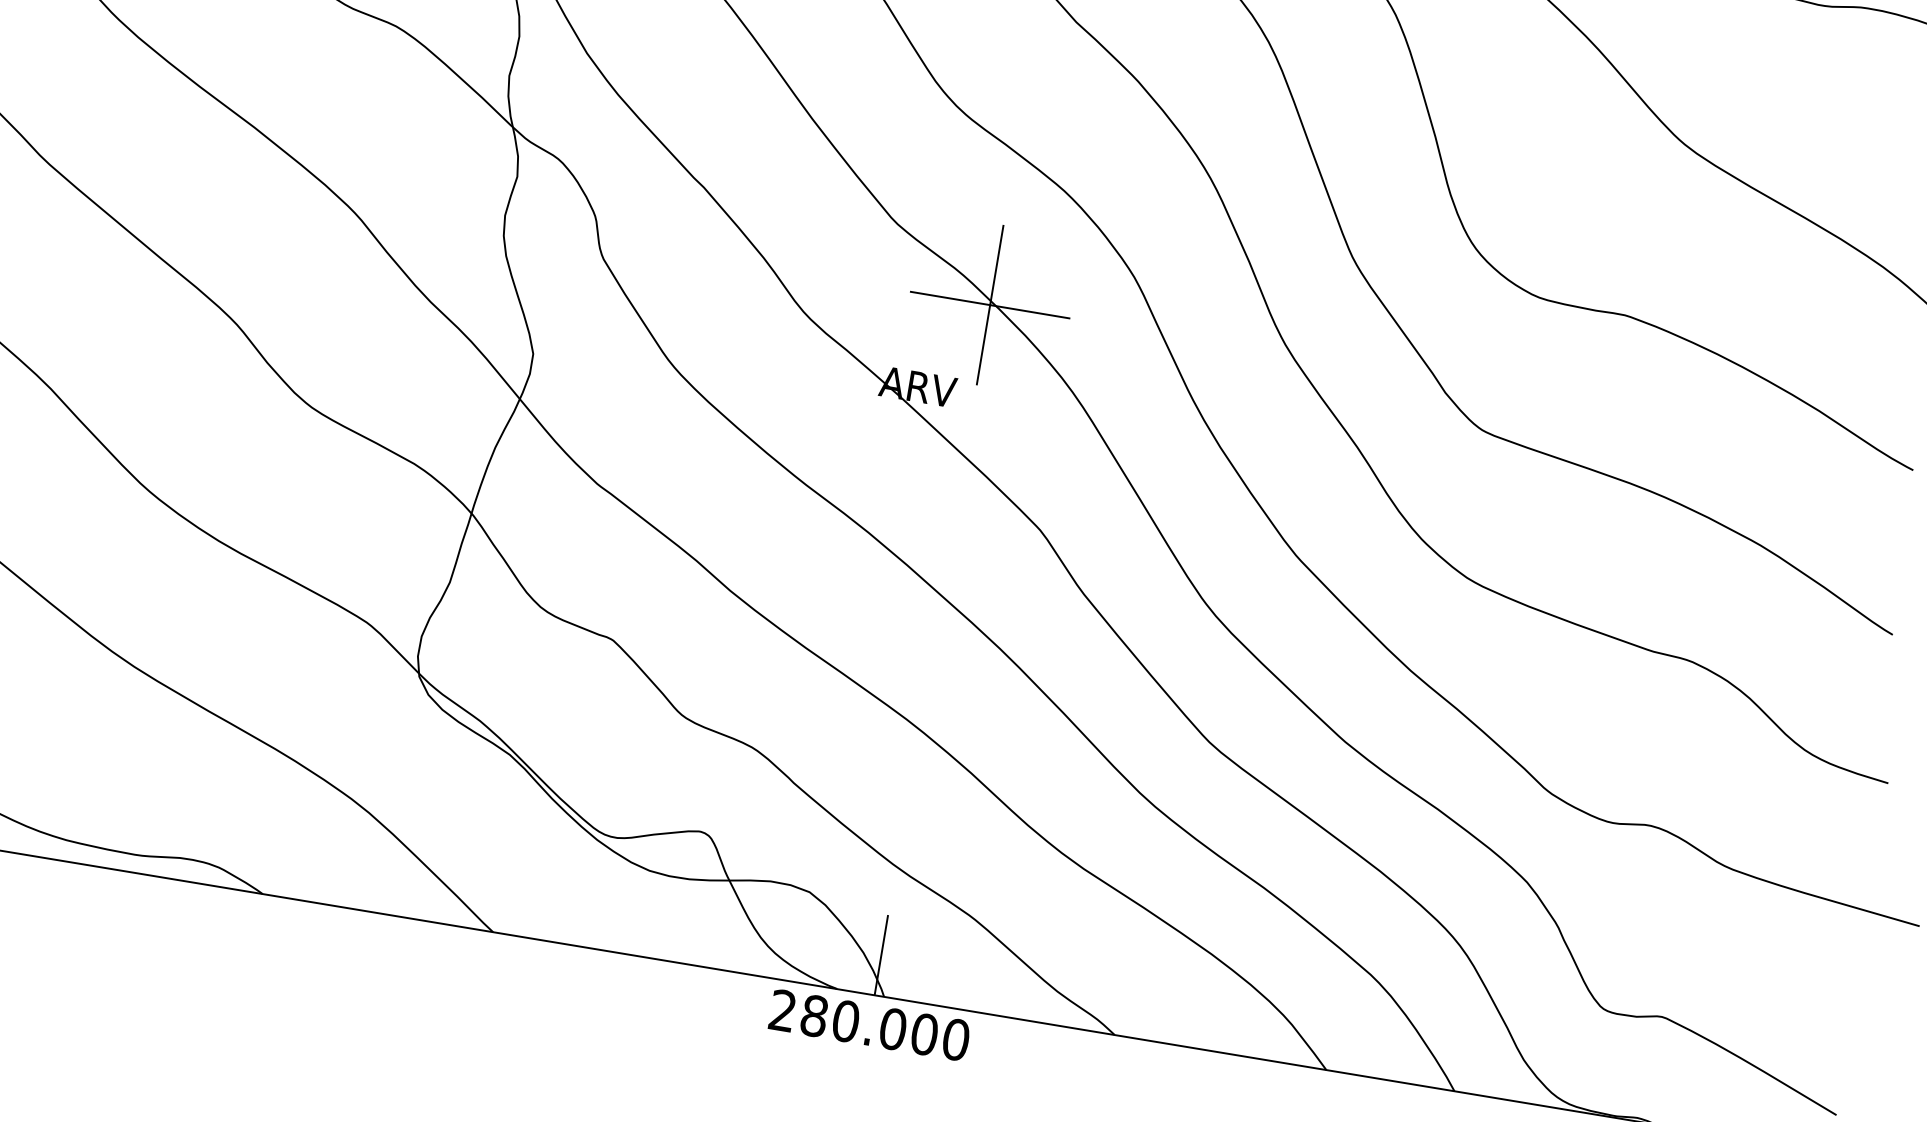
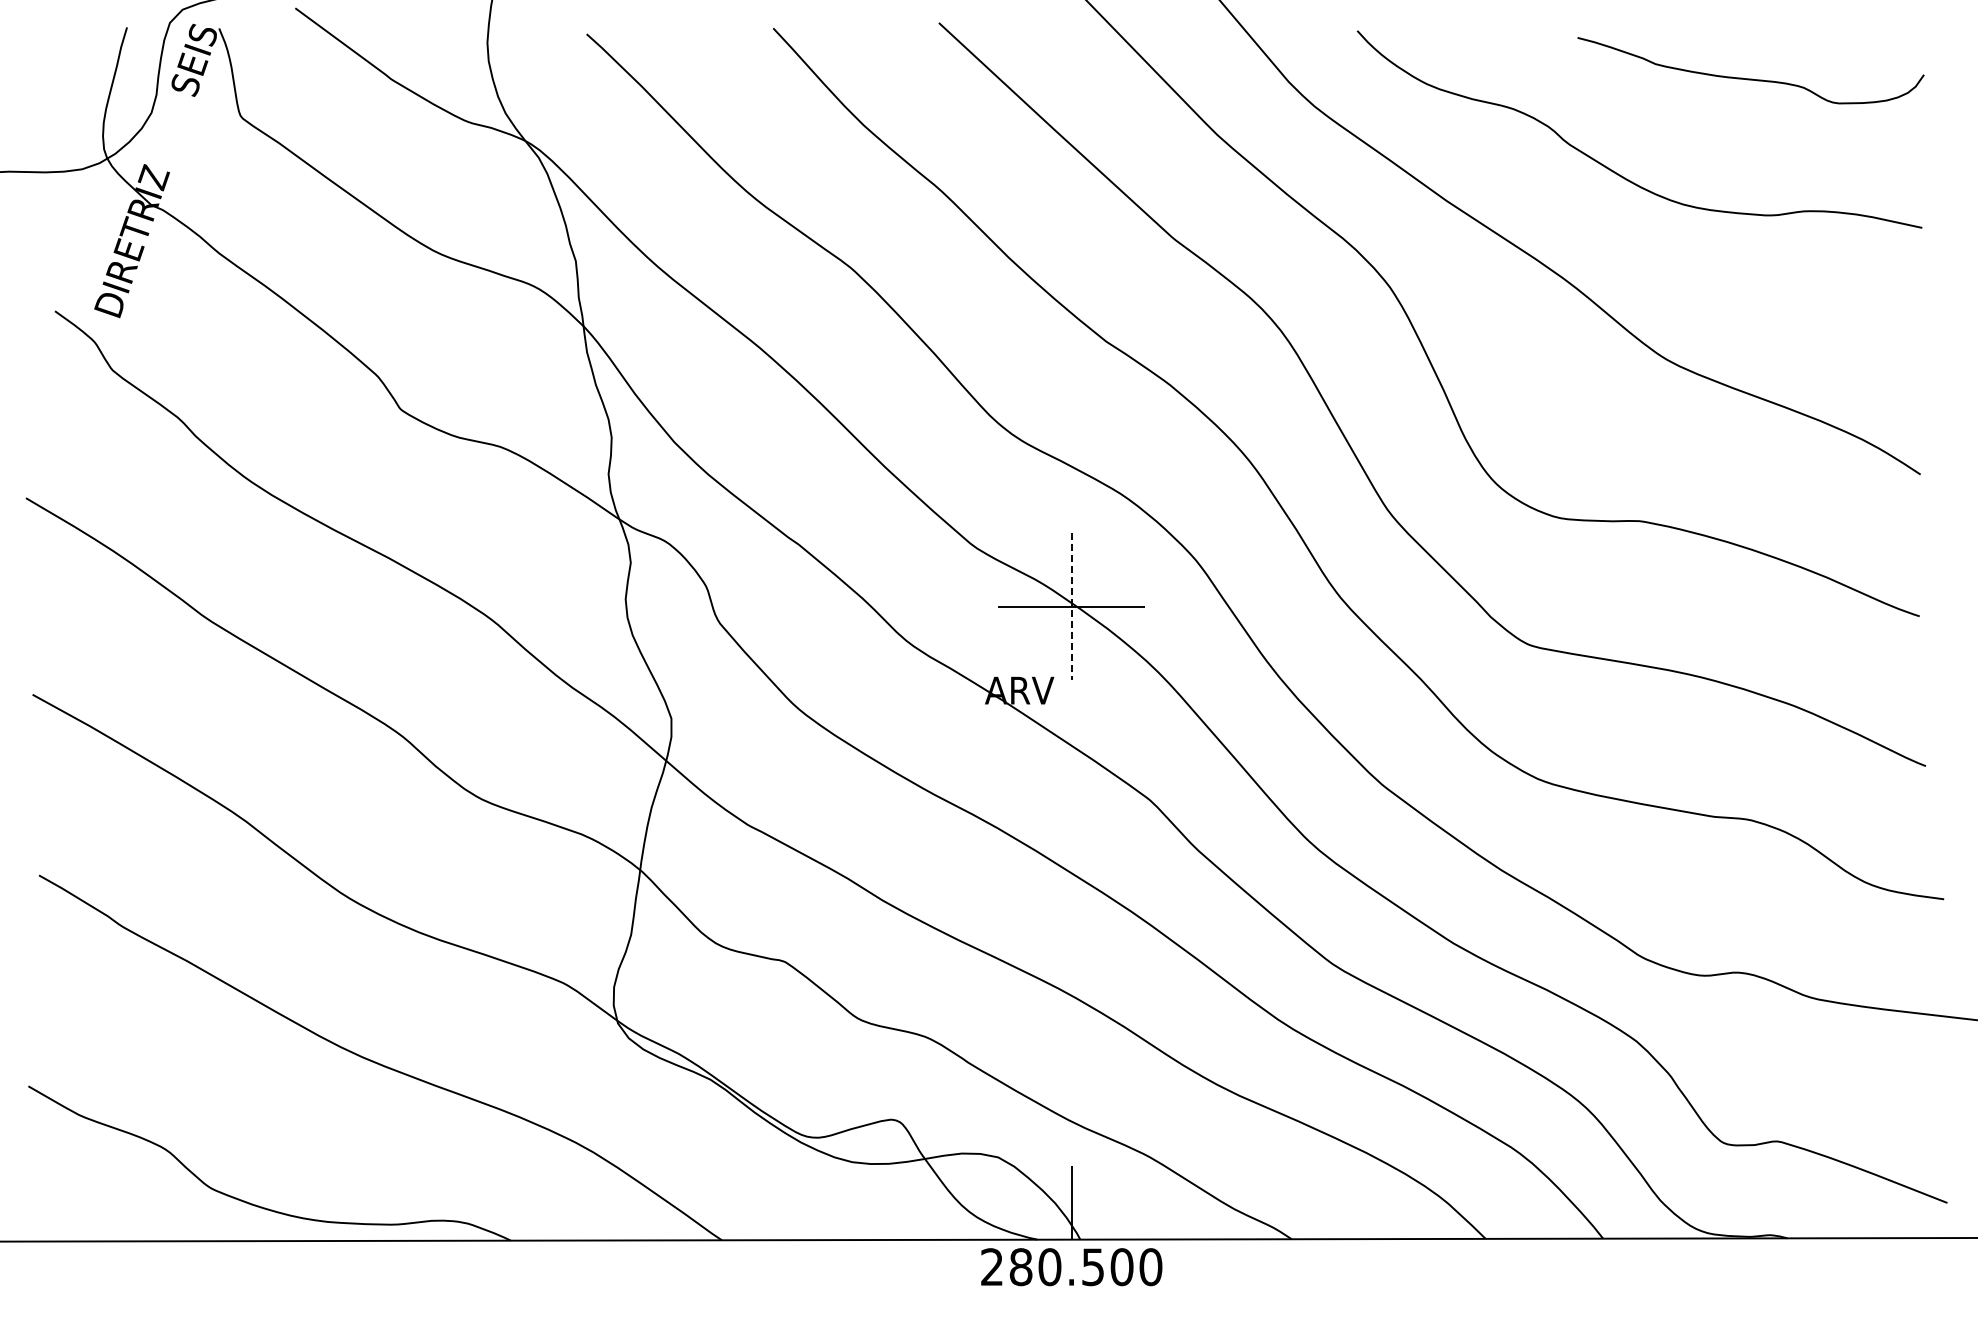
line: (990, 304) -> (1071, 606), solid -> dashed
text: (893, 1029) -> (1093, 1267), 280.000 -> 280.500

